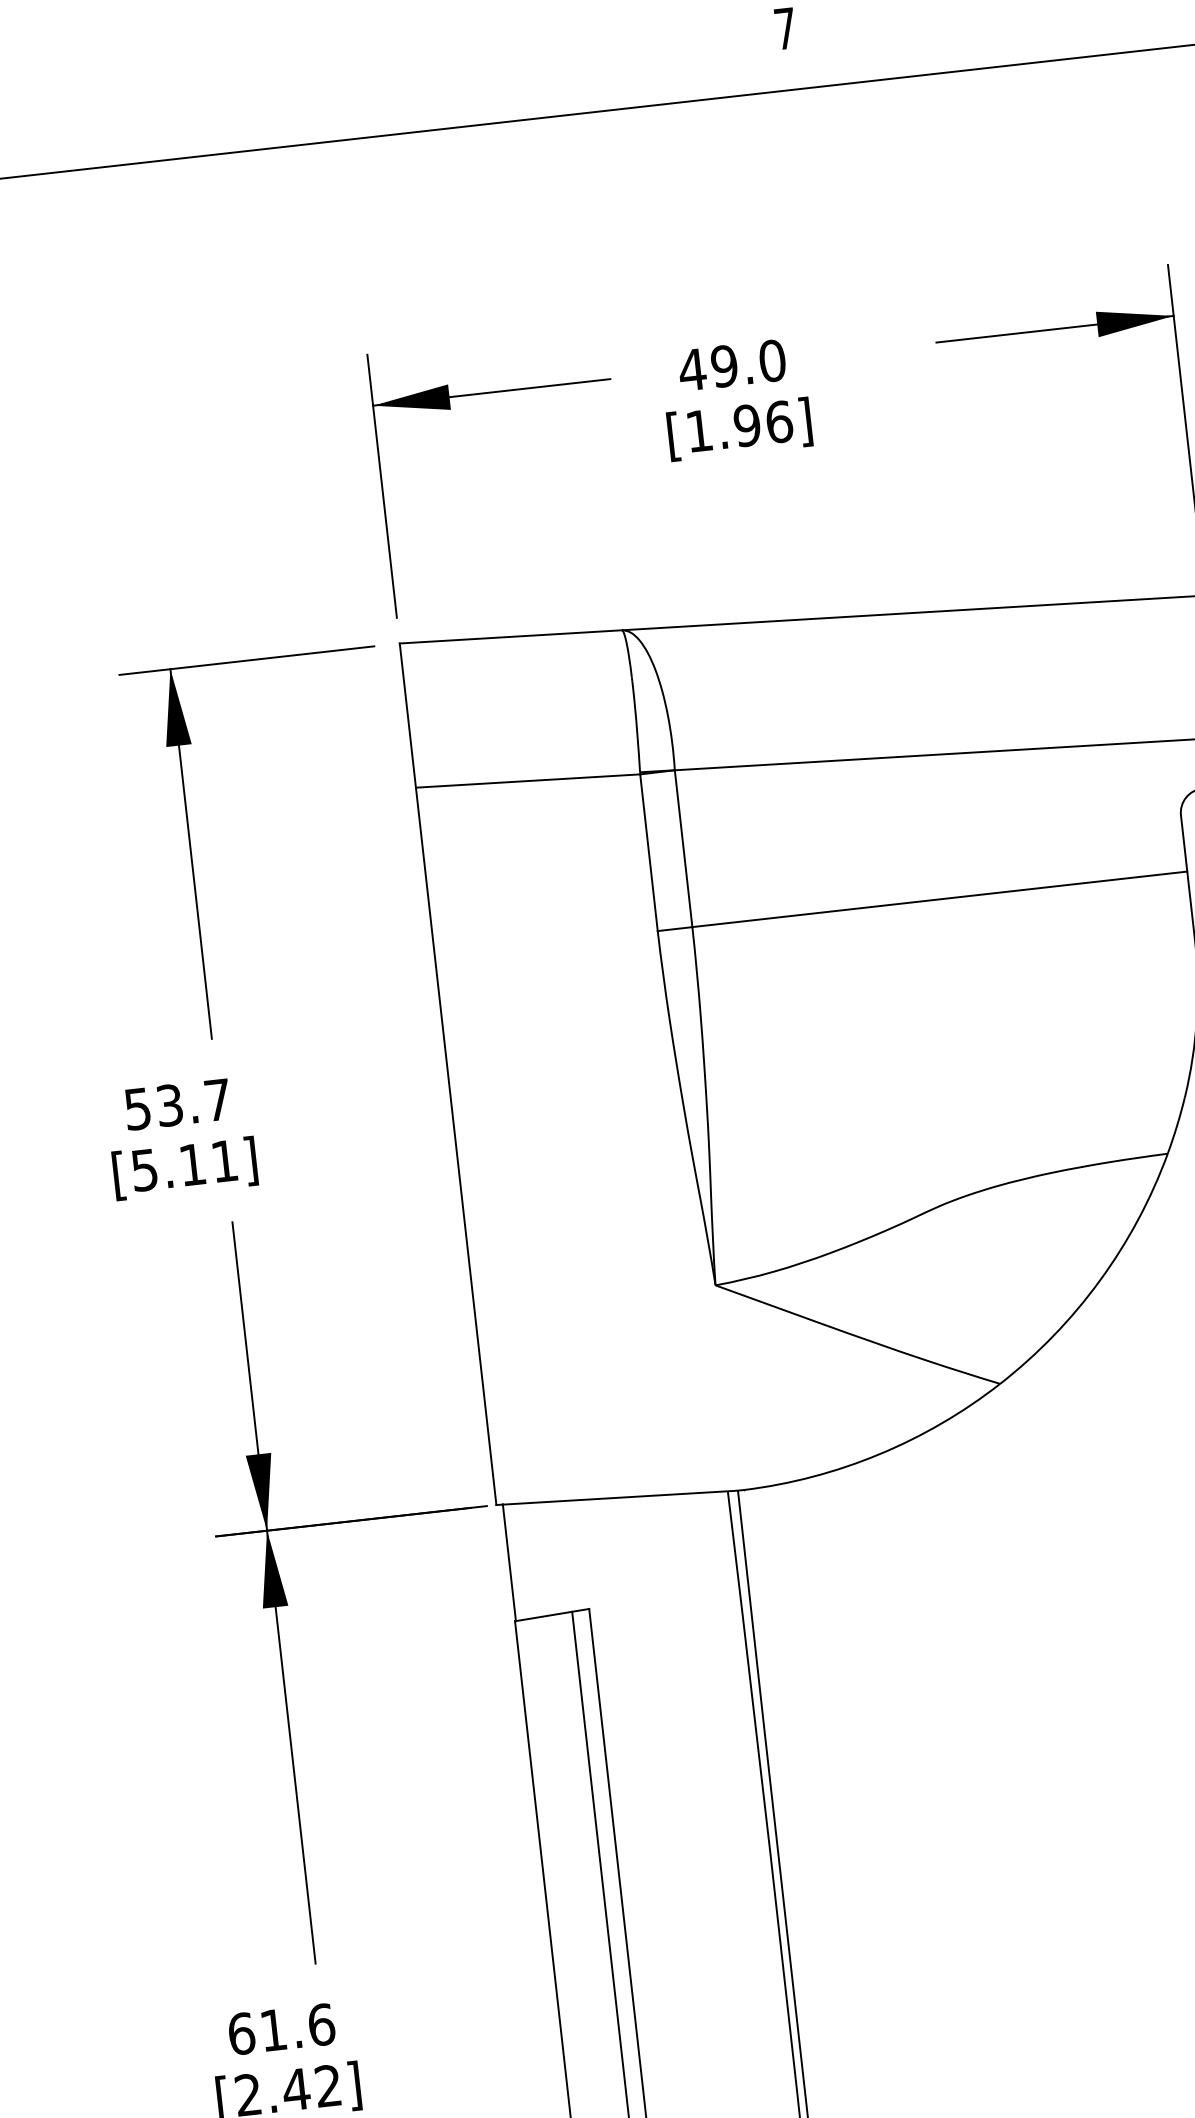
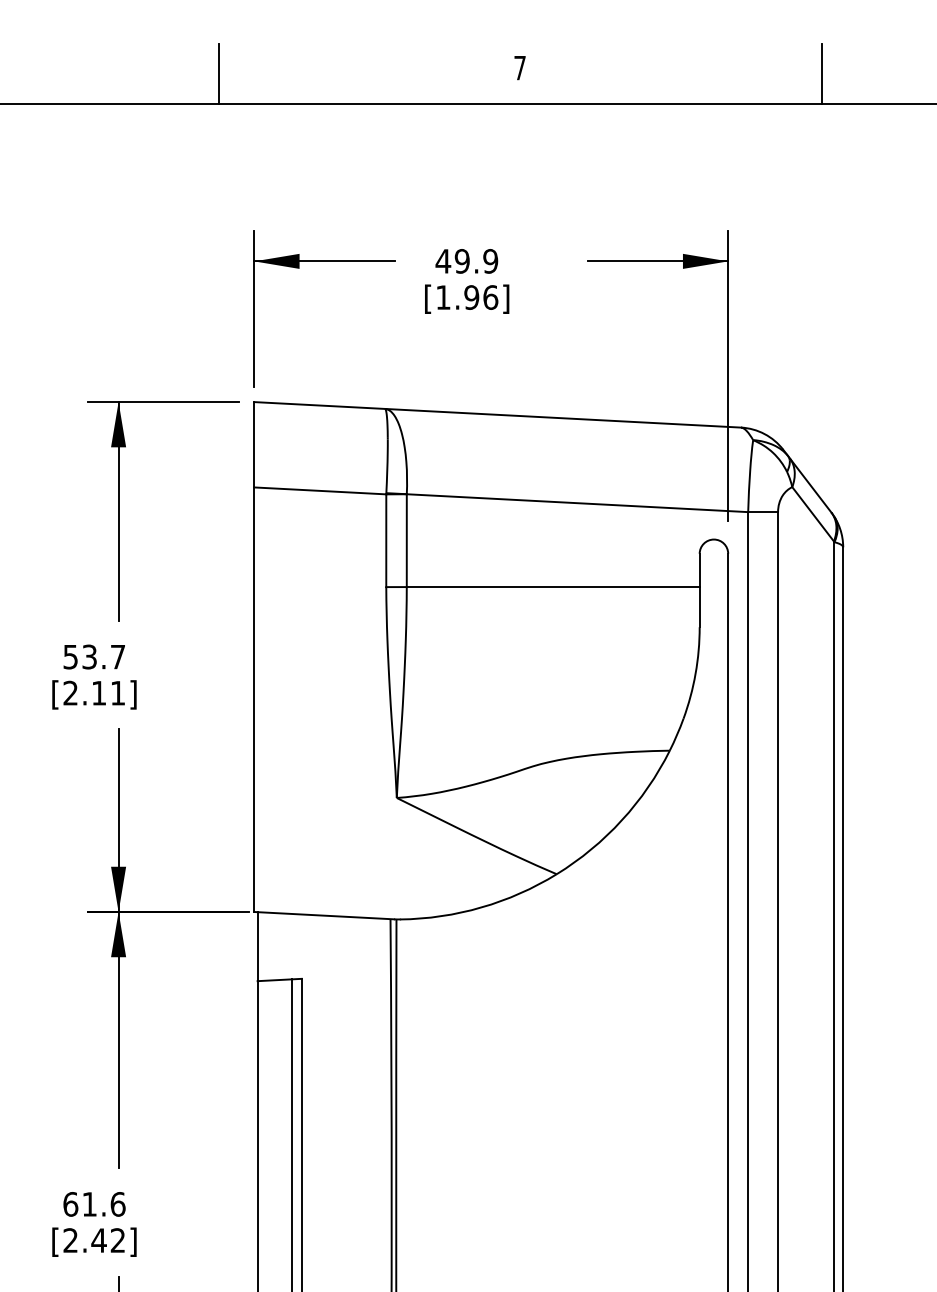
line: (276, 95) -> (218, 73), added
text: (772, 361) -> (490, 261), 49.0 -> 49.9
text: (144, 1168) -> (70, 692), [5.11] -> [2.11]

